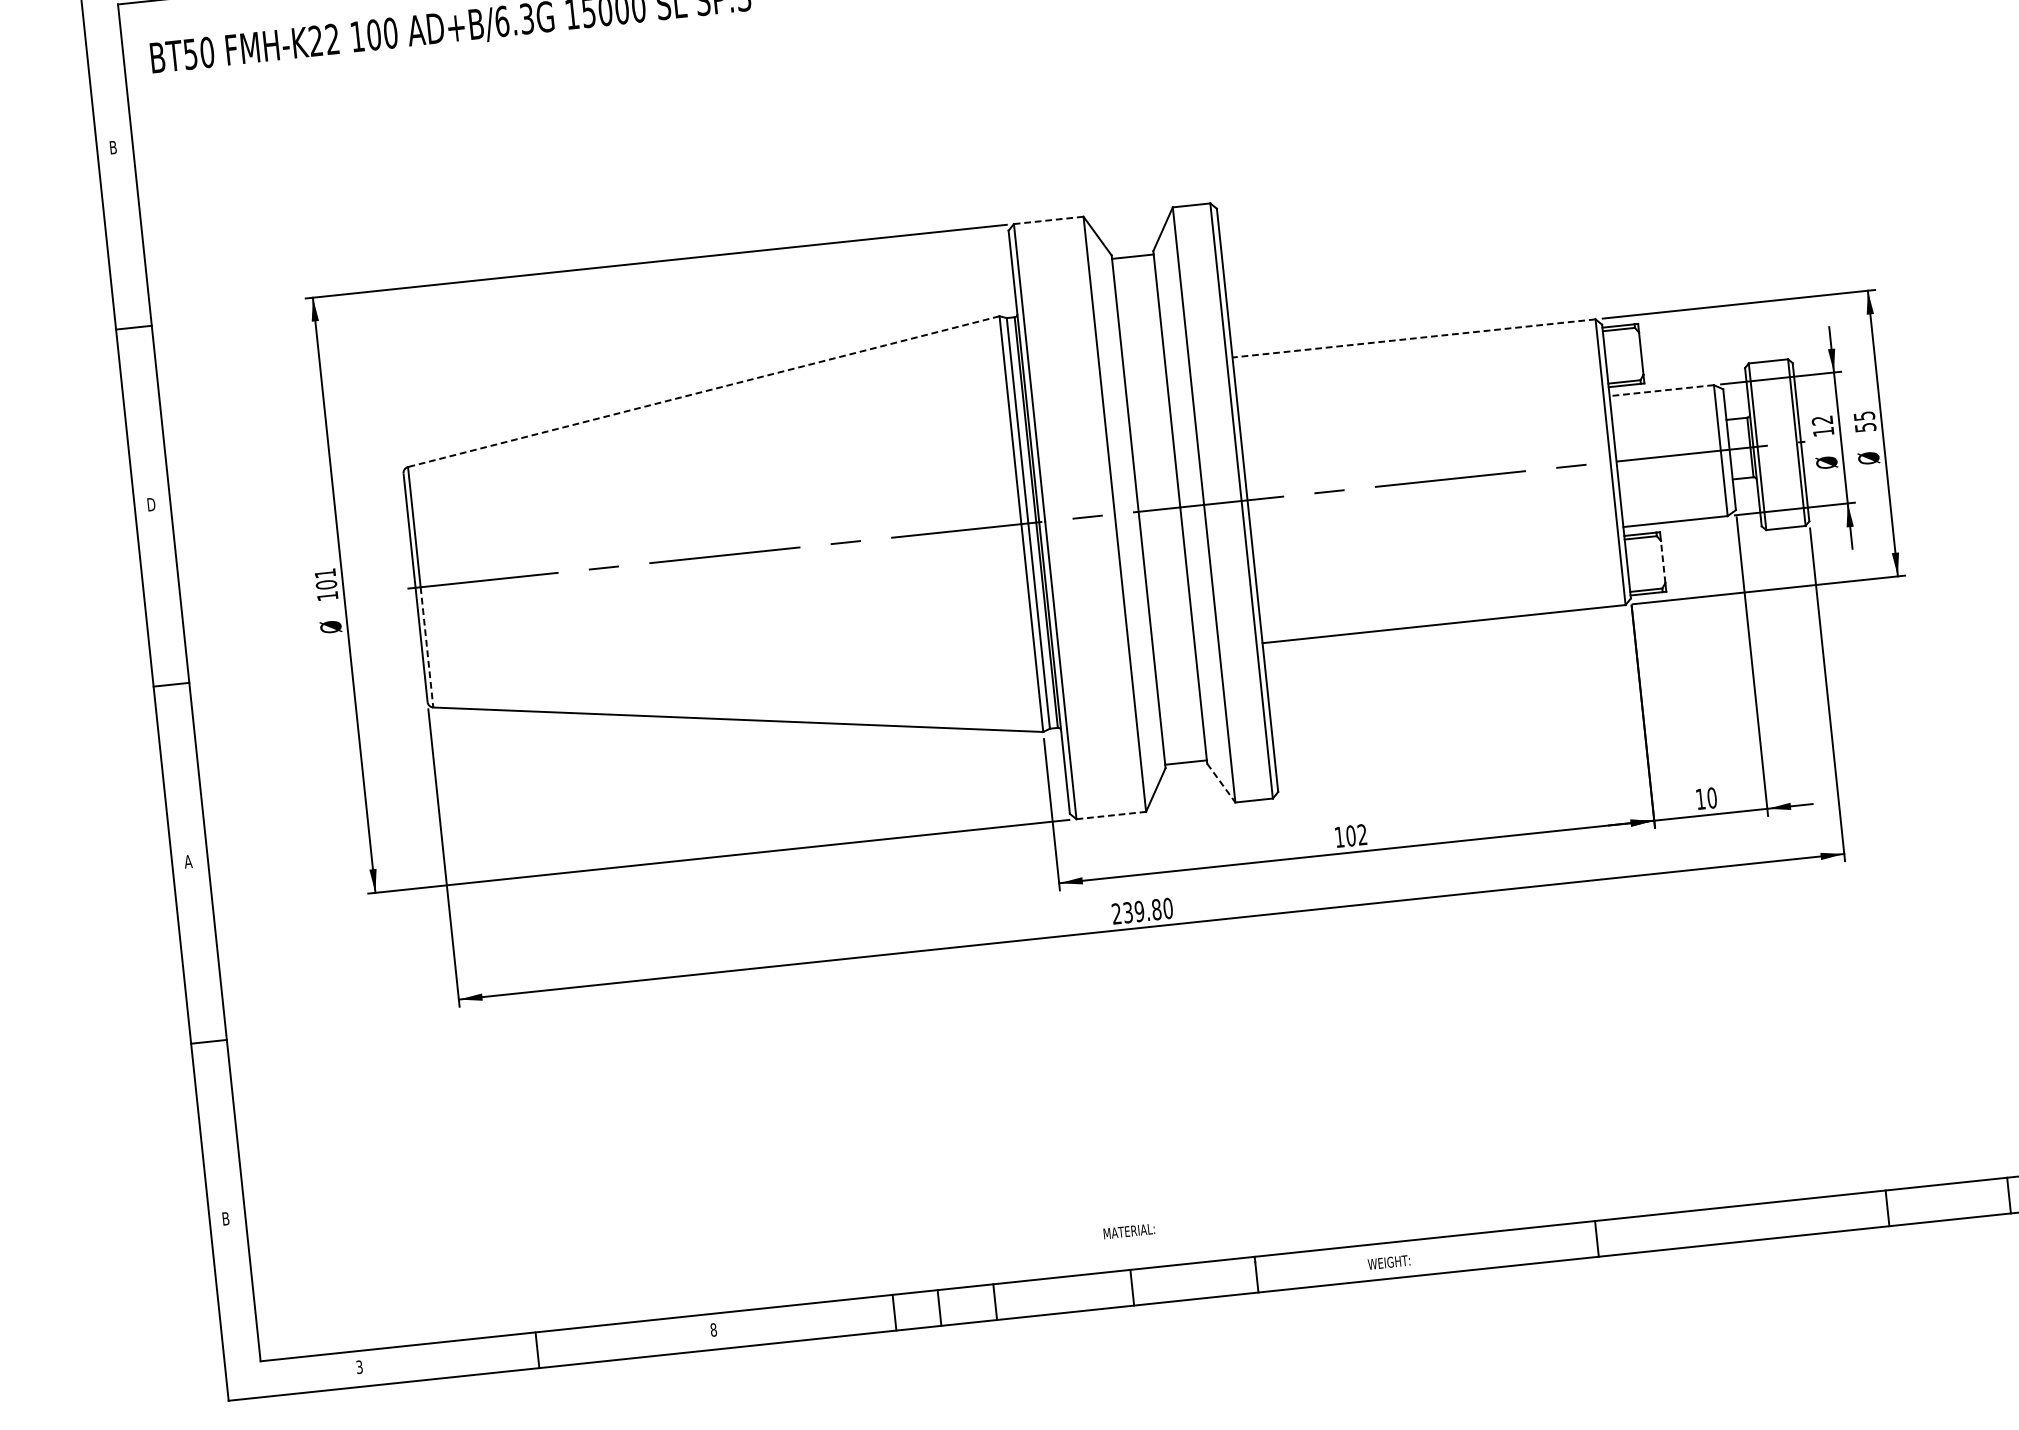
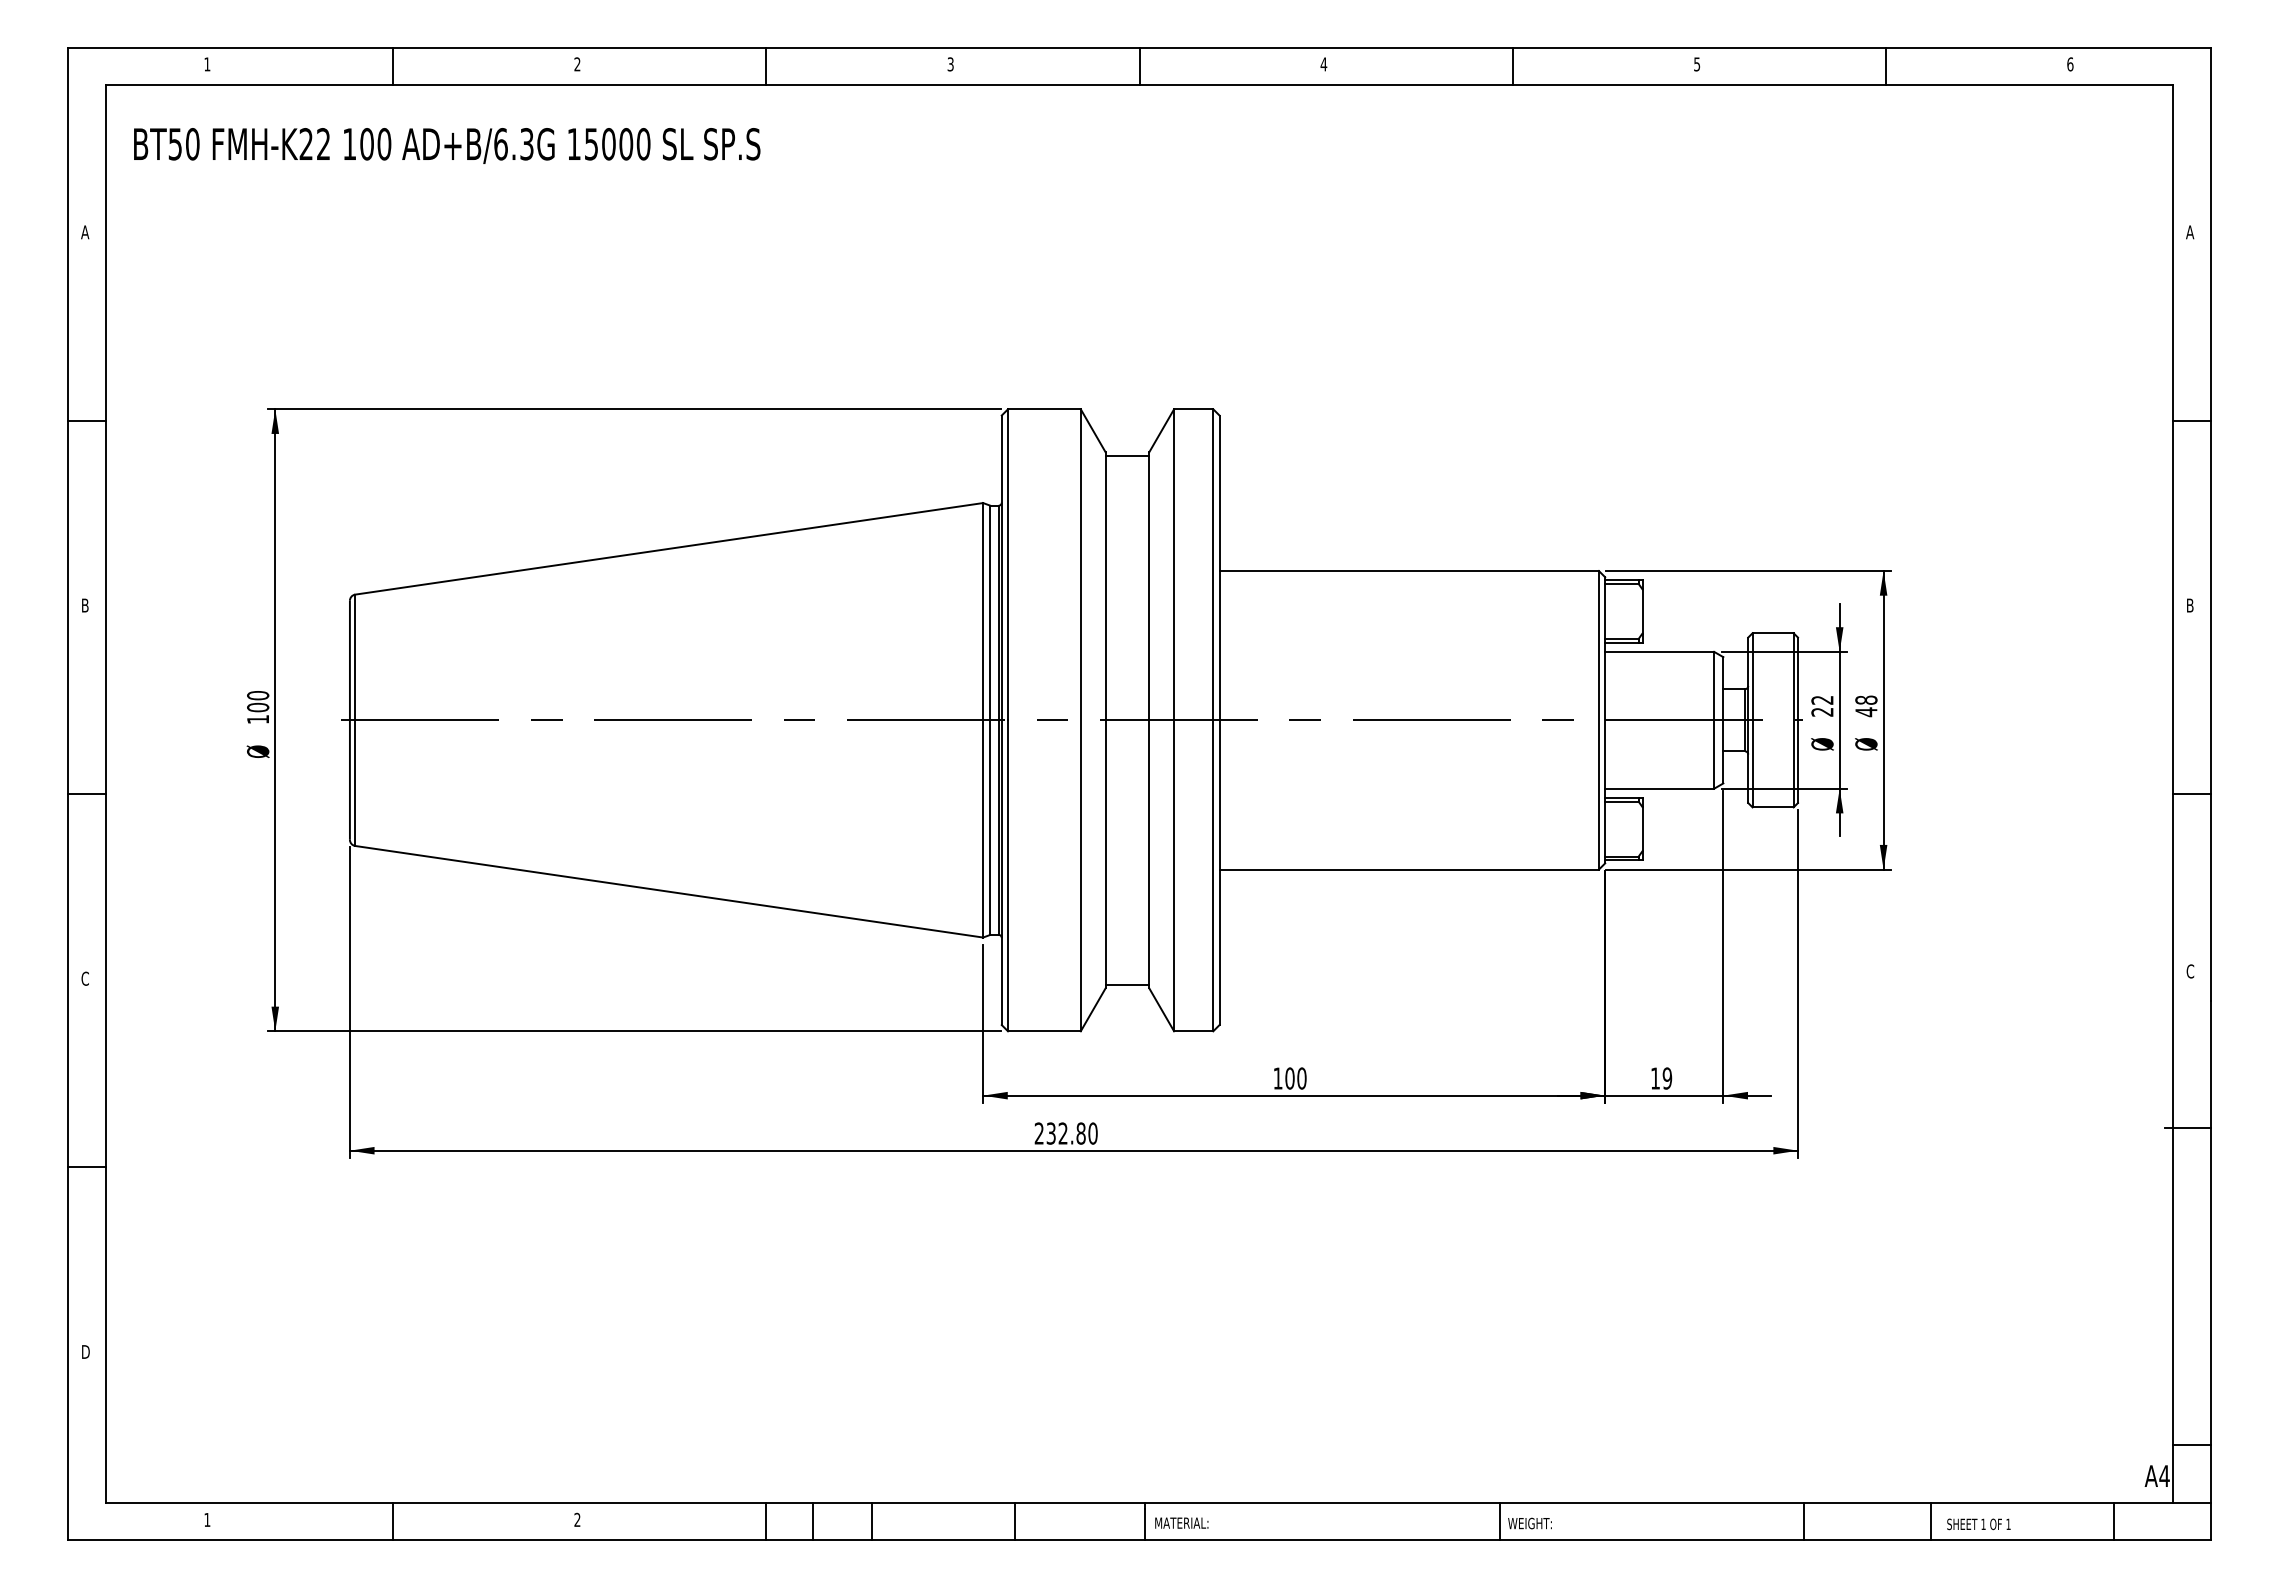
text: (113, 147) -> (85, 232), B -> A
line: (1047, 220) -> (1043, 409), dashed -> solid
line: (1414, 338) -> (1409, 571), dashed -> solid
line: (1661, 390) -> (1659, 651), dashed -> solid
line: (703, 391) -> (668, 548), dashed -> solid
text: (1865, 422) -> (1866, 706), 55 -> 48
text: (1823, 432) -> (1822, 712), 12 -> 22
text: (152, 504) -> (86, 605), D -> B
line: (1663, 561) -> (1642, 828), dashed -> solid
text: (325, 573) -> (258, 695), 101 -> 100
line: (427, 647) -> (355, 783), dashed -> solid
line: (1221, 782) -> (1161, 1009), dashed -> solid
text: (1711, 798) -> (1666, 1078), 10 -> 19
line: (1111, 815) -> (1044, 1031), dashed -> solid
text: (1362, 834) -> (1301, 1078), 102 -> 100
text: (188, 861) -> (85, 978), A -> C
text: (1138, 911) -> (1062, 1133), 239.80 -> 232.80
text: (227, 1219) -> (86, 1352), B -> D
text: (1128, 1230) -> (1181, 1522), moved
text: (1388, 1262) -> (1529, 1523), moved
text: (713, 1330) -> (577, 1520), 8 -> 2
text: (359, 1366) -> (207, 1519), 3 -> 1

